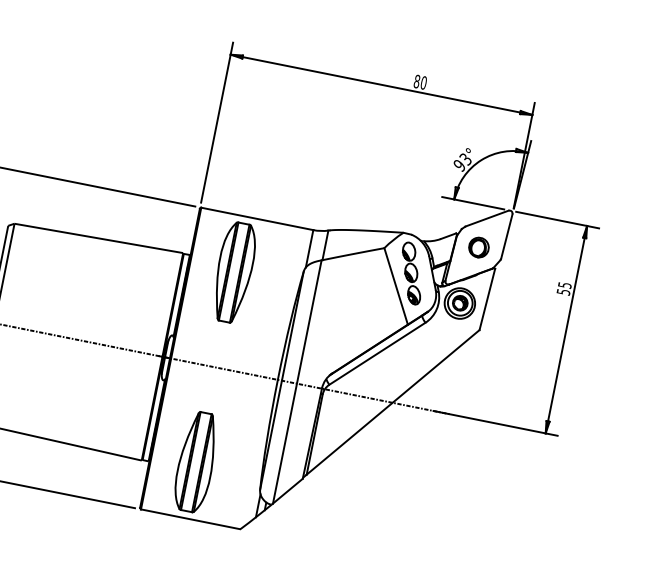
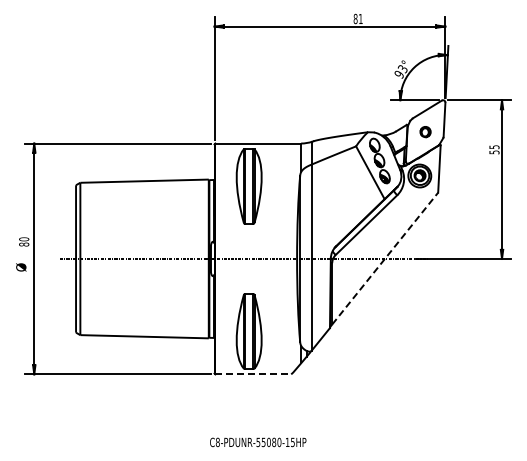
text: (423, 82) -> (360, 18), 80 -> 81
part: (478, 246) -> (425, 131), size x0.7
line: (393, 402) -> (385, 258), solid -> dashed
line: (190, 519) -> (253, 374), solid -> dashed

